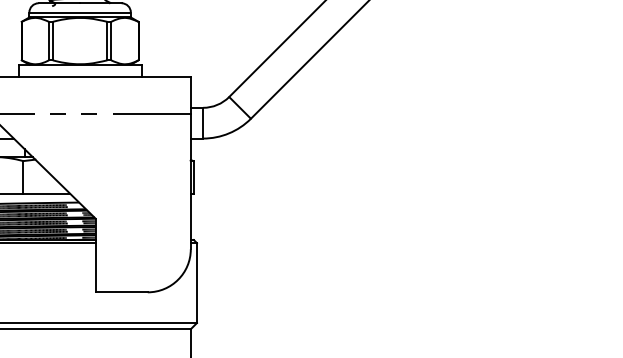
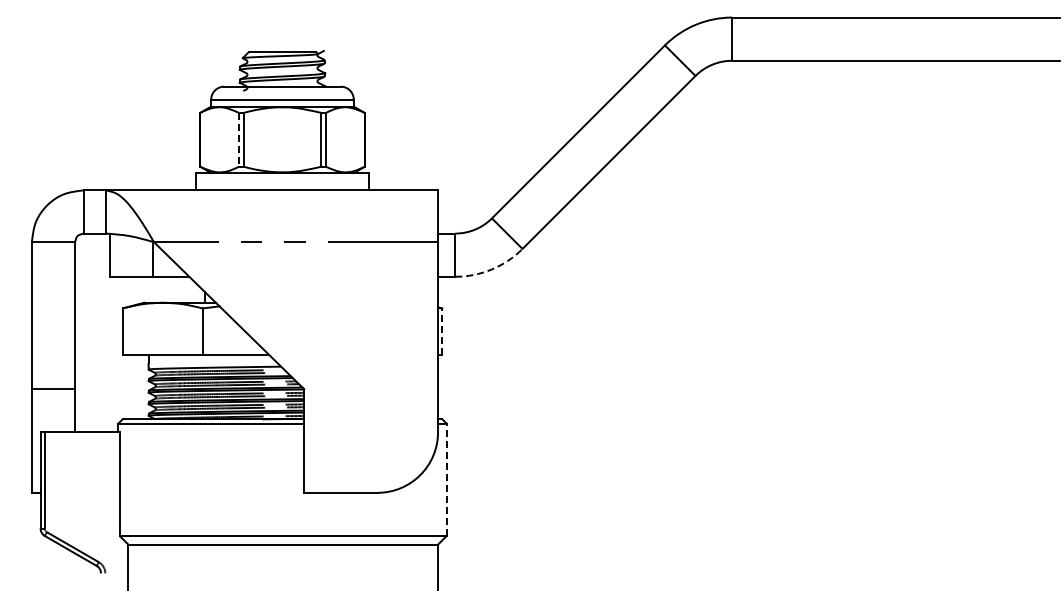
line: (48, 41) -> (238, 140), solid -> dashed
arc: (228, 133) -> (491, 269), solid -> dashed
line: (194, 177) -> (442, 331), solid -> dashed
line: (196, 282) -> (446, 479), solid -> dashed

